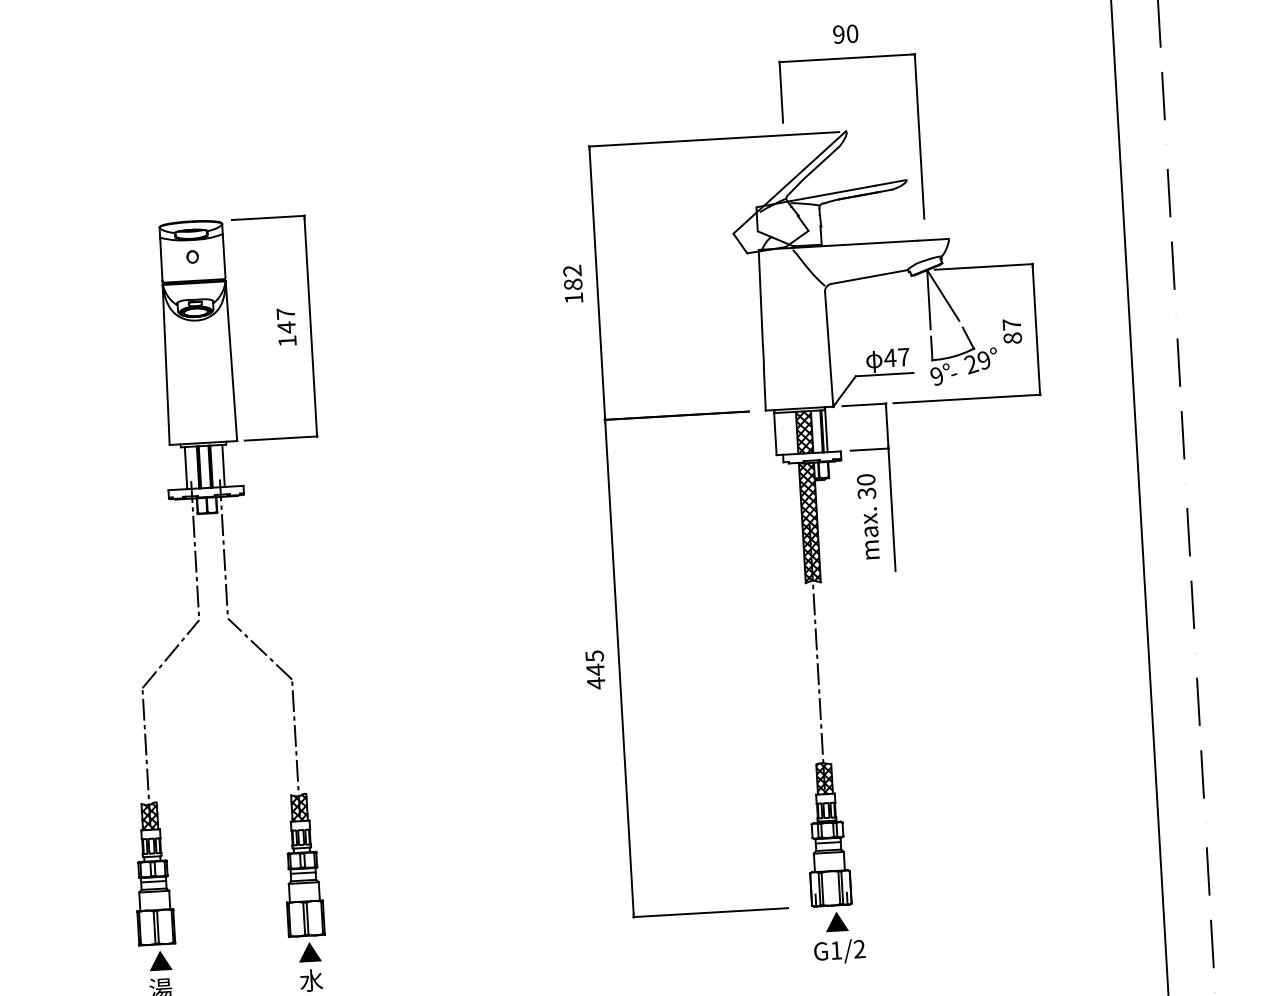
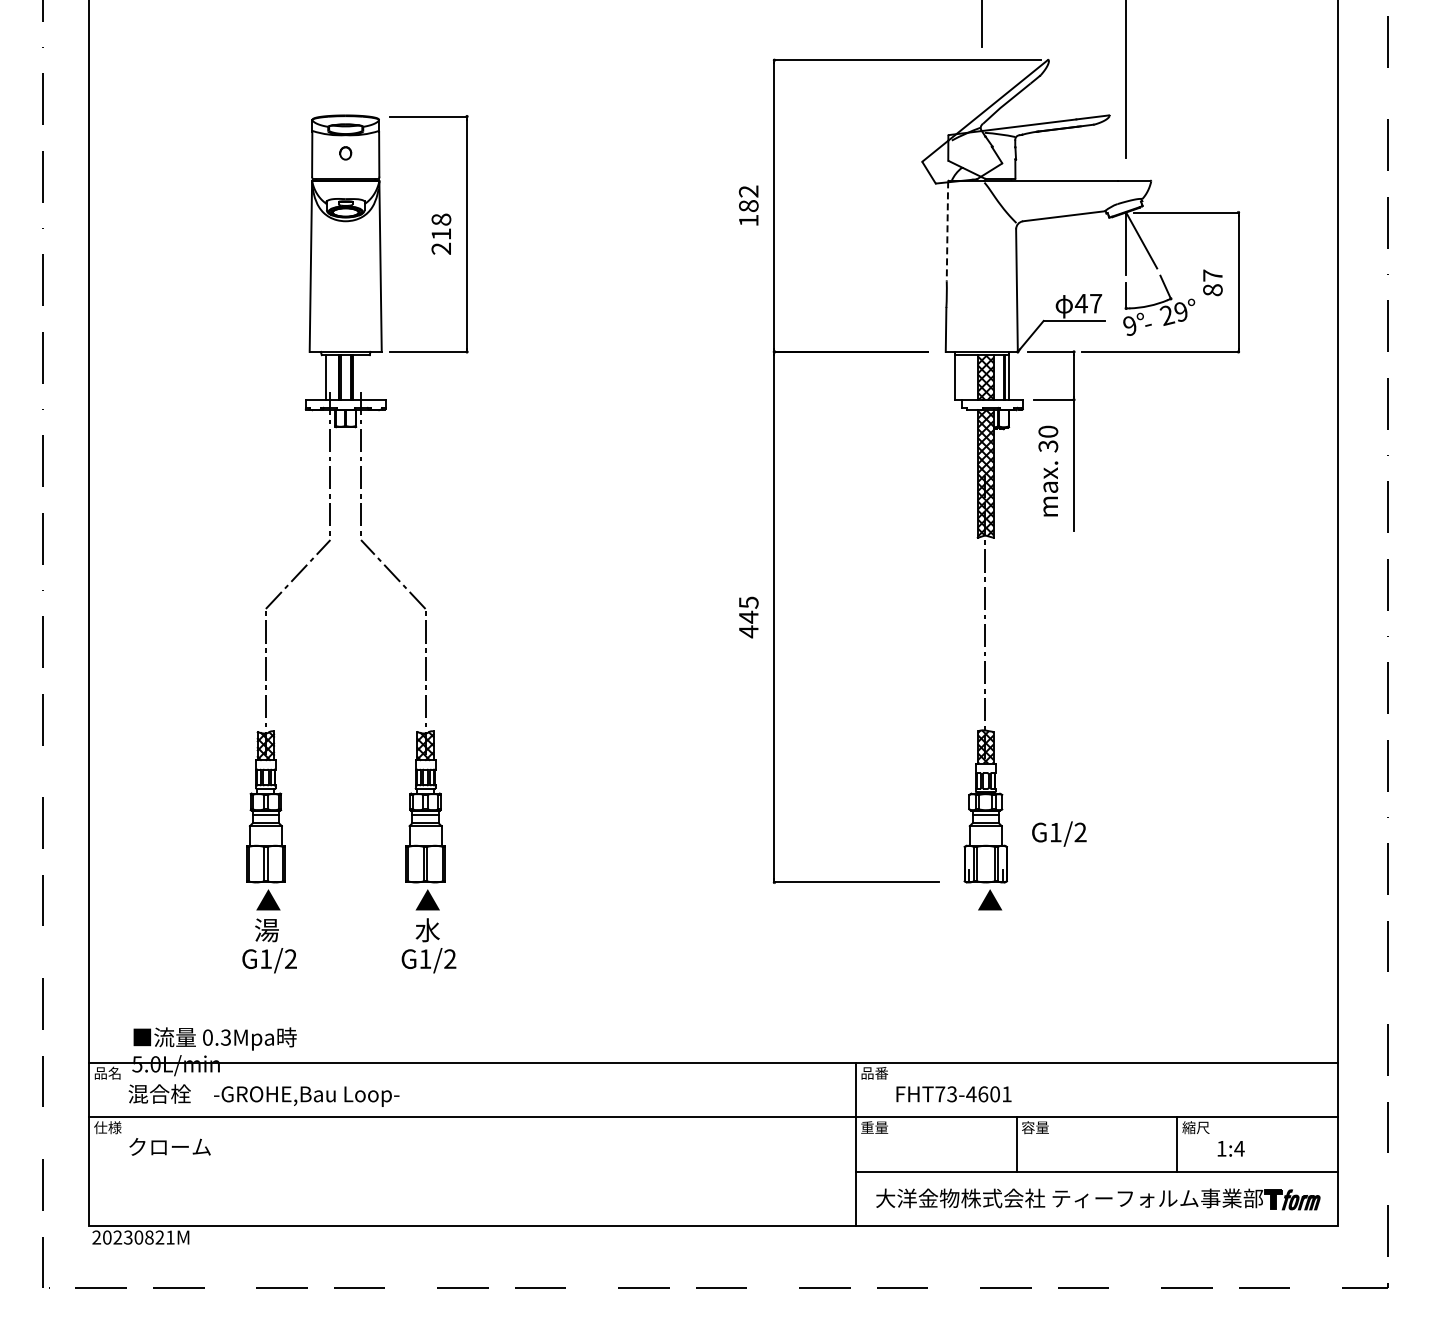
line: (760, 297) -> (947, 231), solid -> dashed
text: (286, 326) -> (441, 233), 147 -> 218
line: (223, 465) -> (365, 377), removed
text: (839, 951) -> (1059, 833), moved

